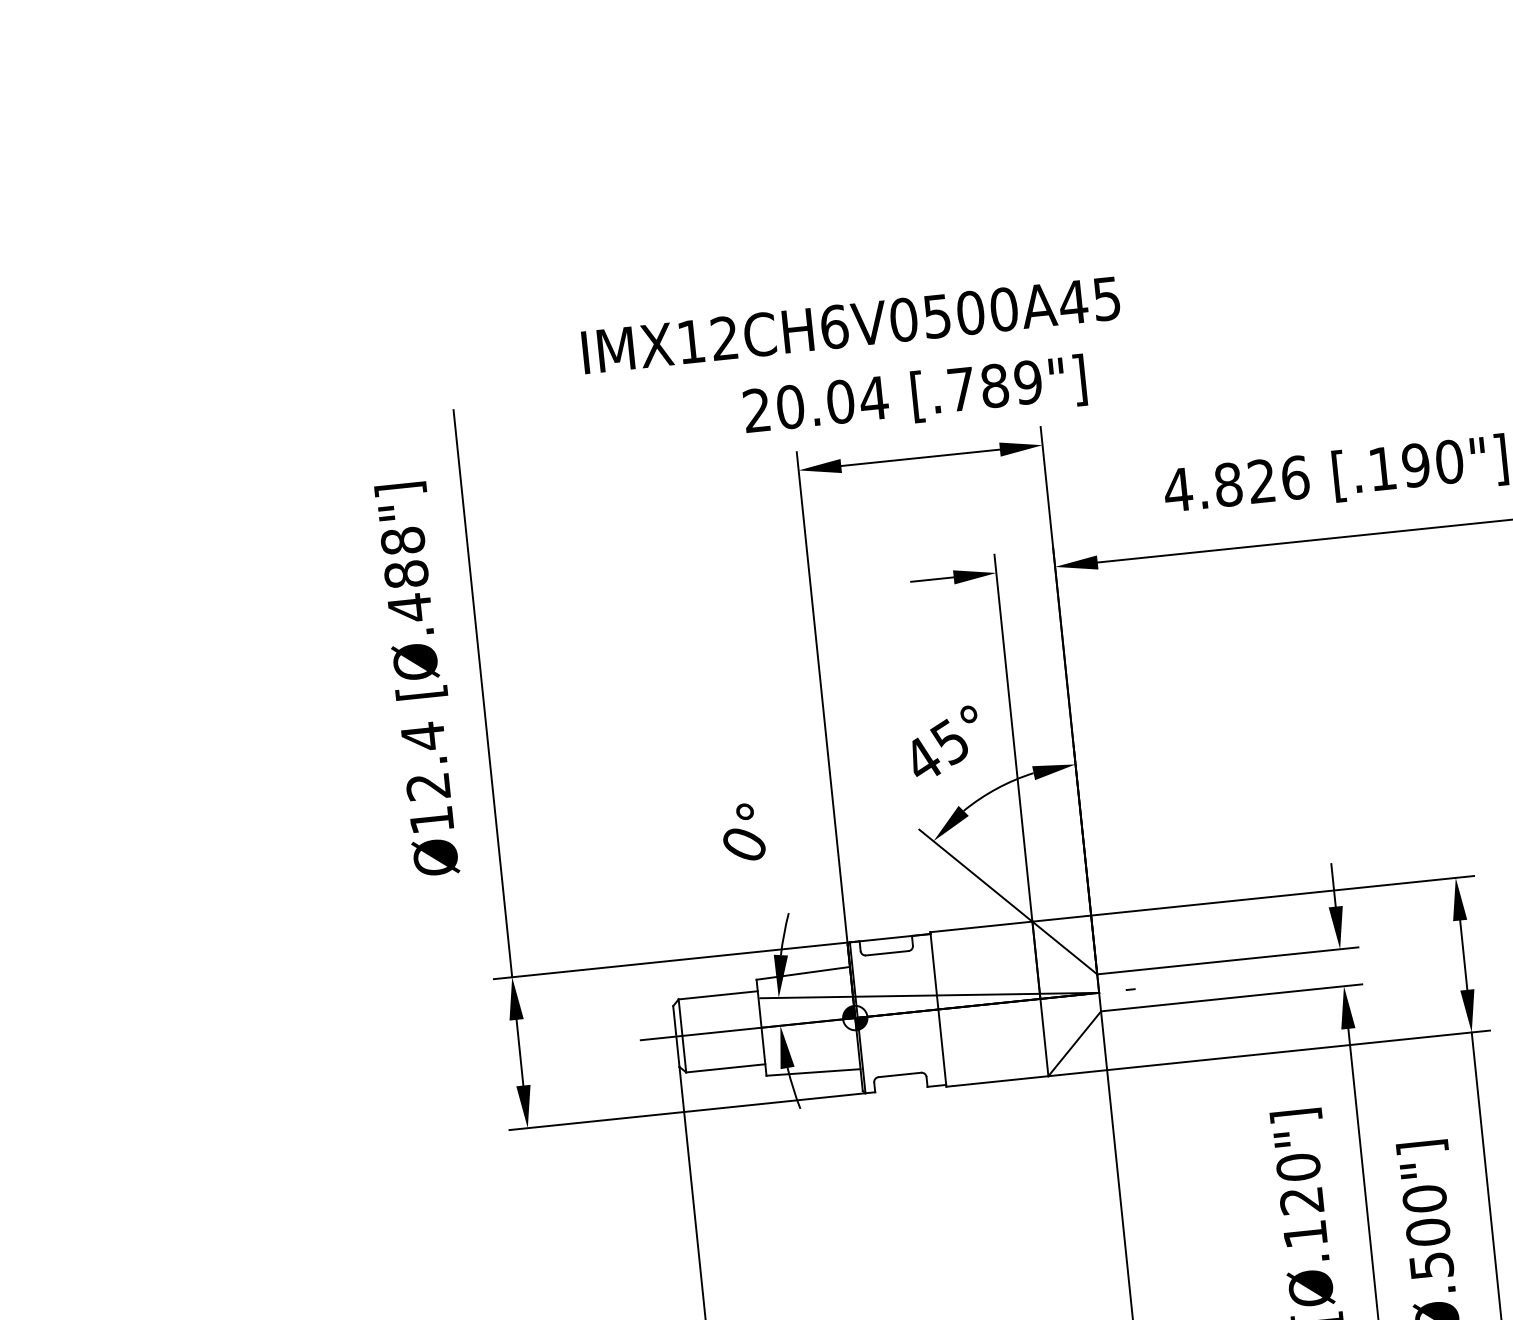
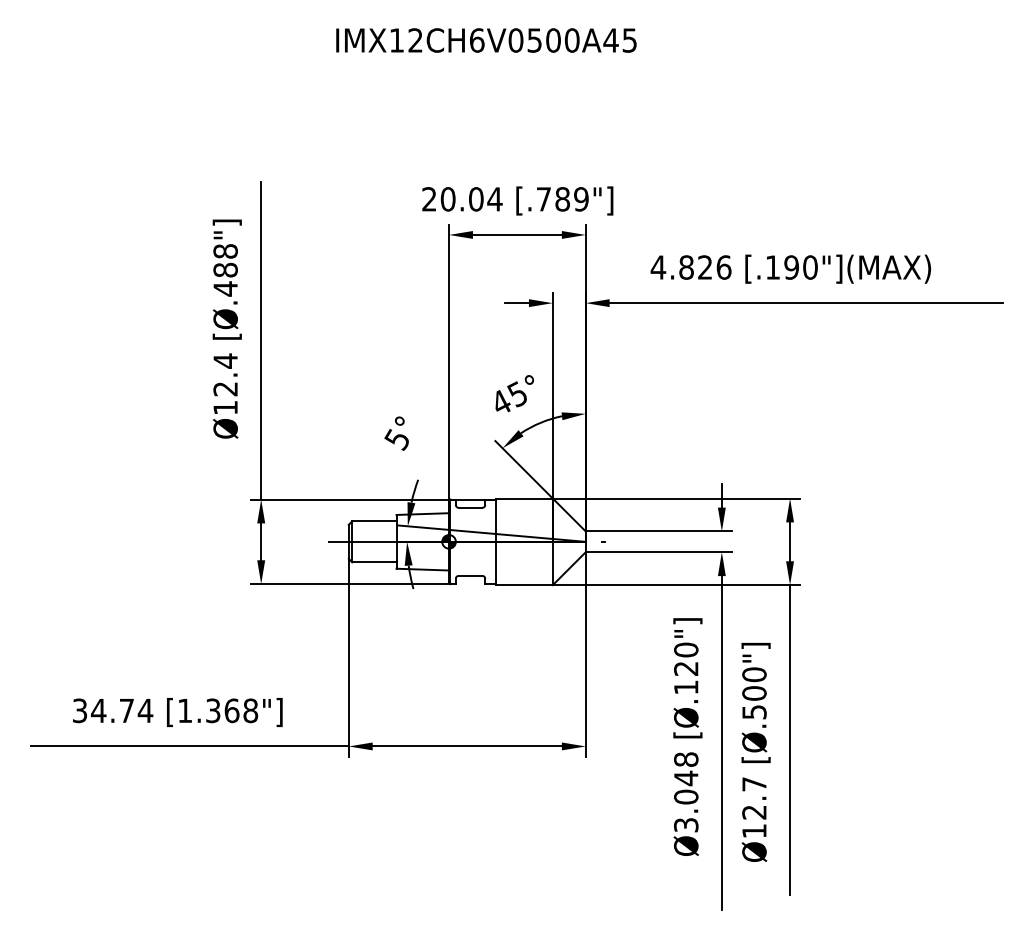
text: (851, 325) -> (486, 40), moved
text: (742, 845) -> (396, 439), 0° -> 5°

